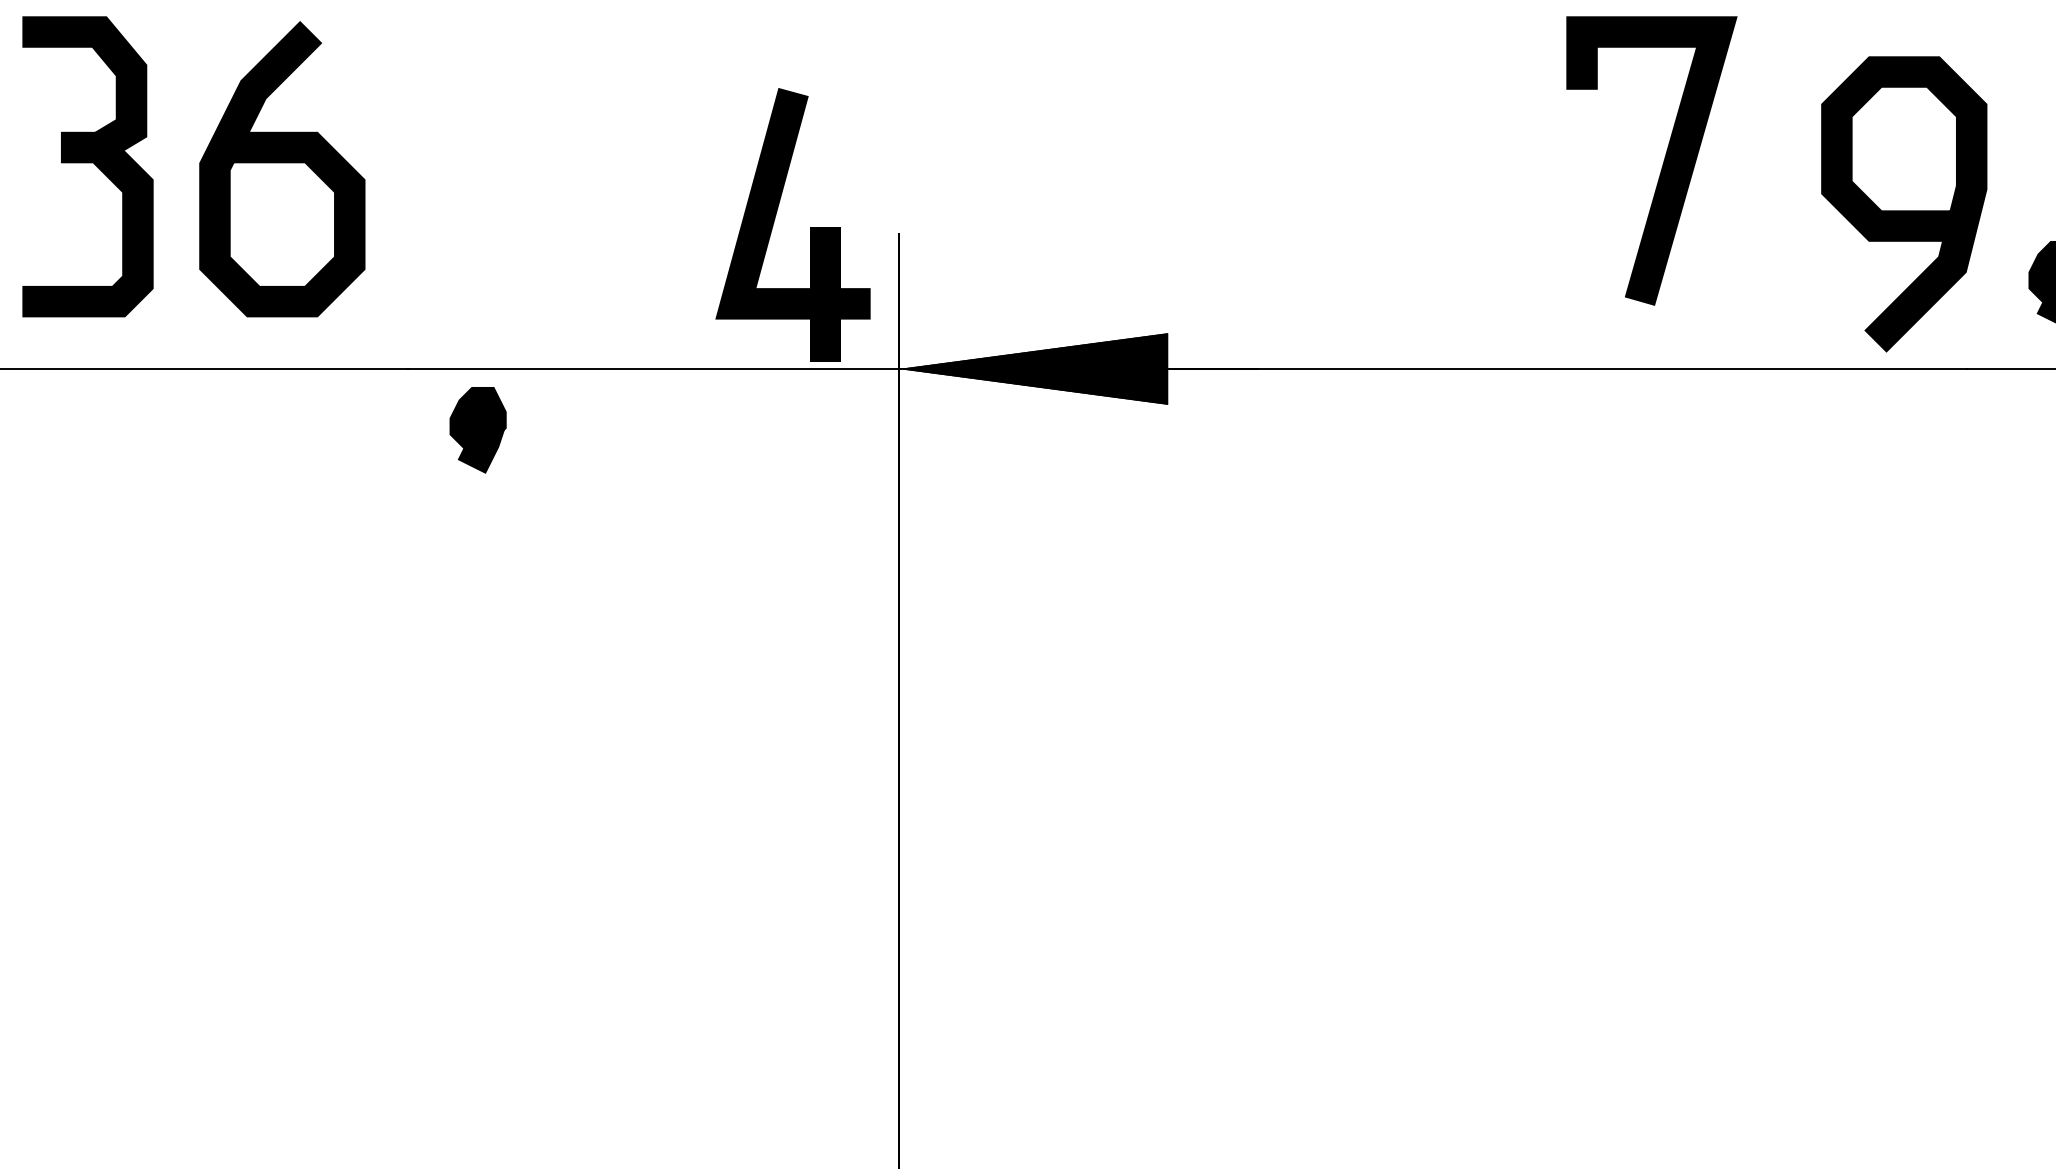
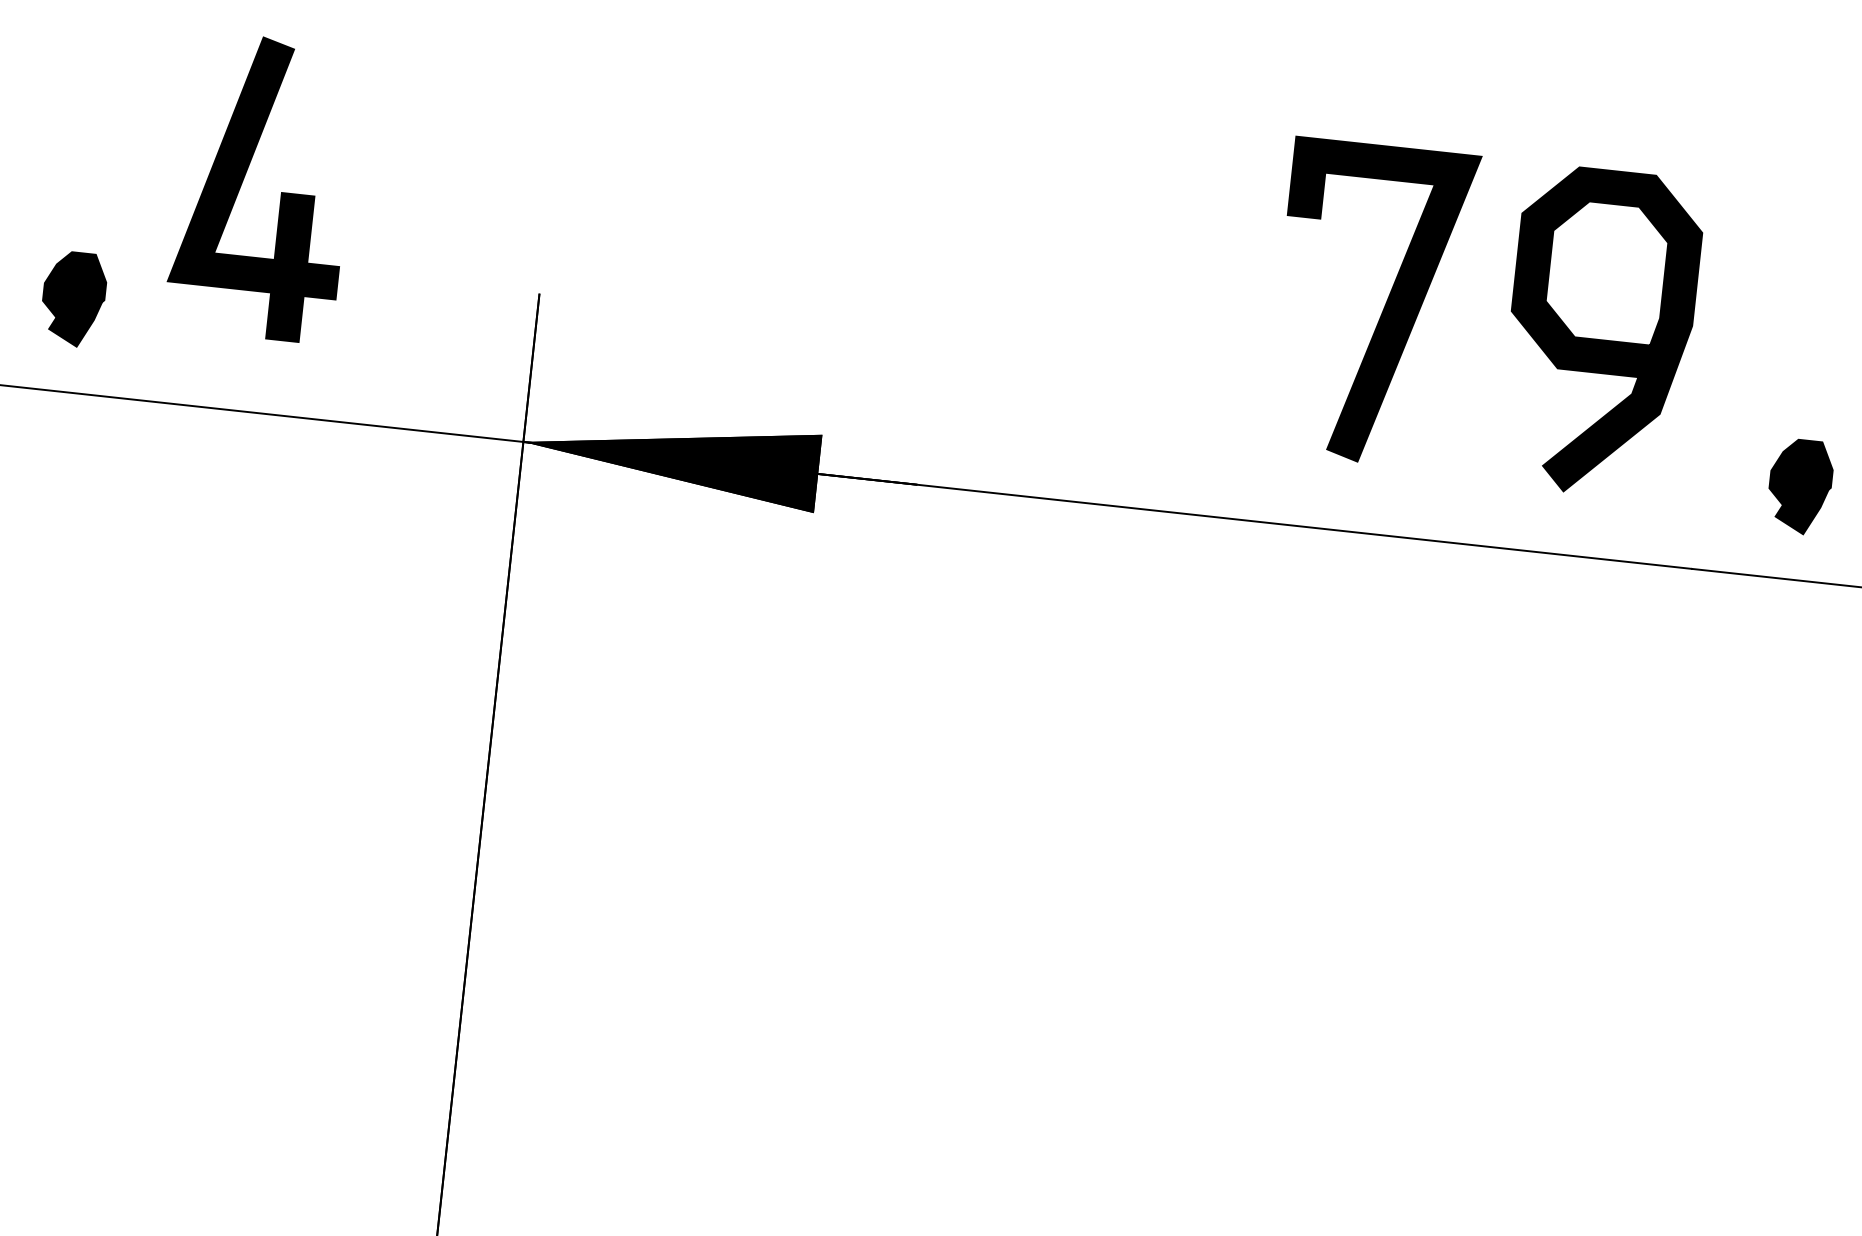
curve: (1904, 210) -> (1599, 339), moved
part: (775, 219) -> (244, 179), moved
part: (477, 430) -> (73, 299), moved

